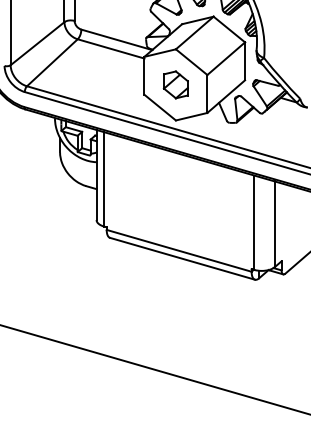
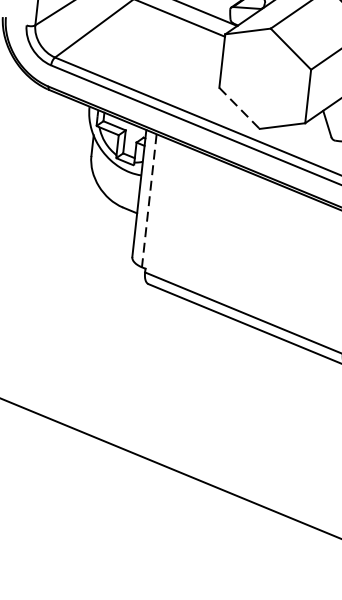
part: (175, 84) -> (264, 78), removed
line: (160, 107) -> (239, 108), solid -> dashed
line: (104, 179) -> (149, 201), solid -> dashed

